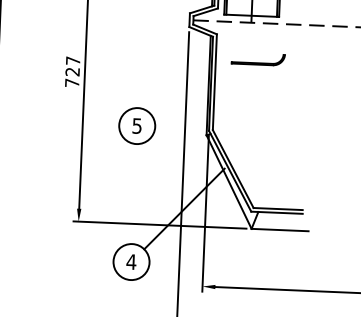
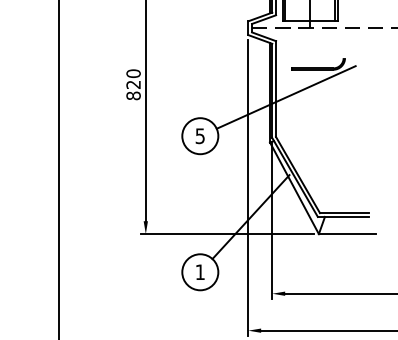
text: (72, 71) -> (133, 84), 727 -> 820
line: (223, 90) -> (285, 97), added
text: (131, 261) -> (200, 271), 4 -> 1

